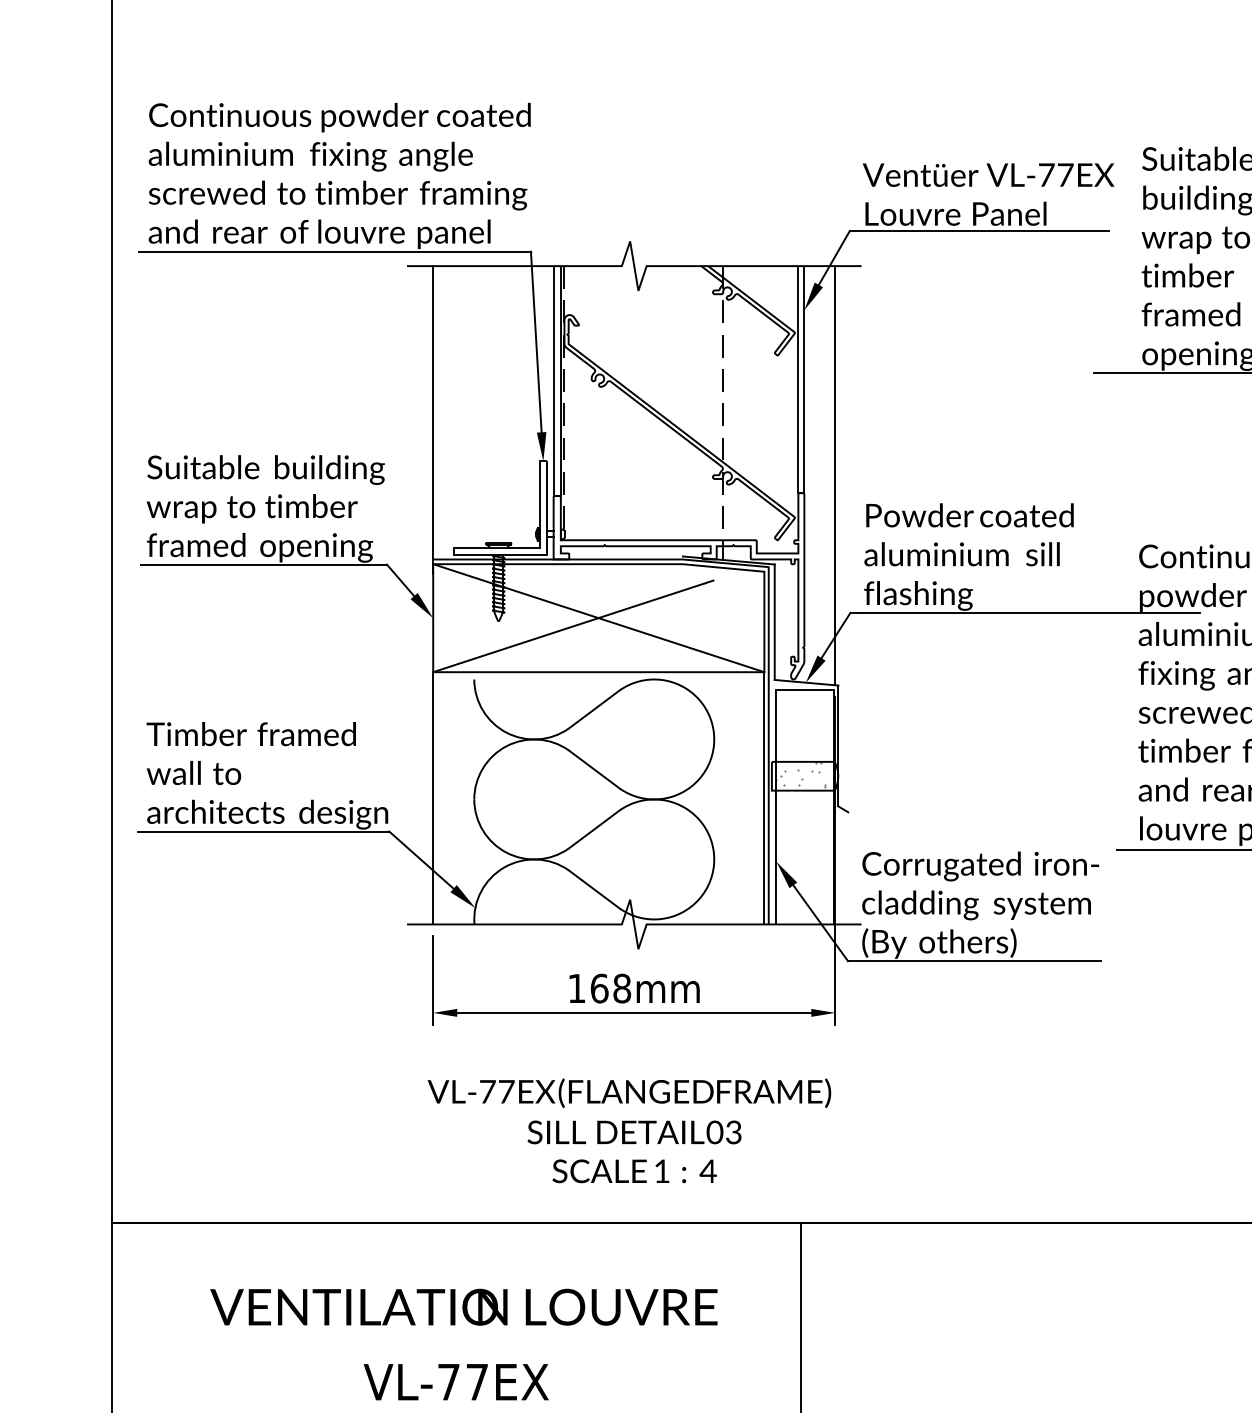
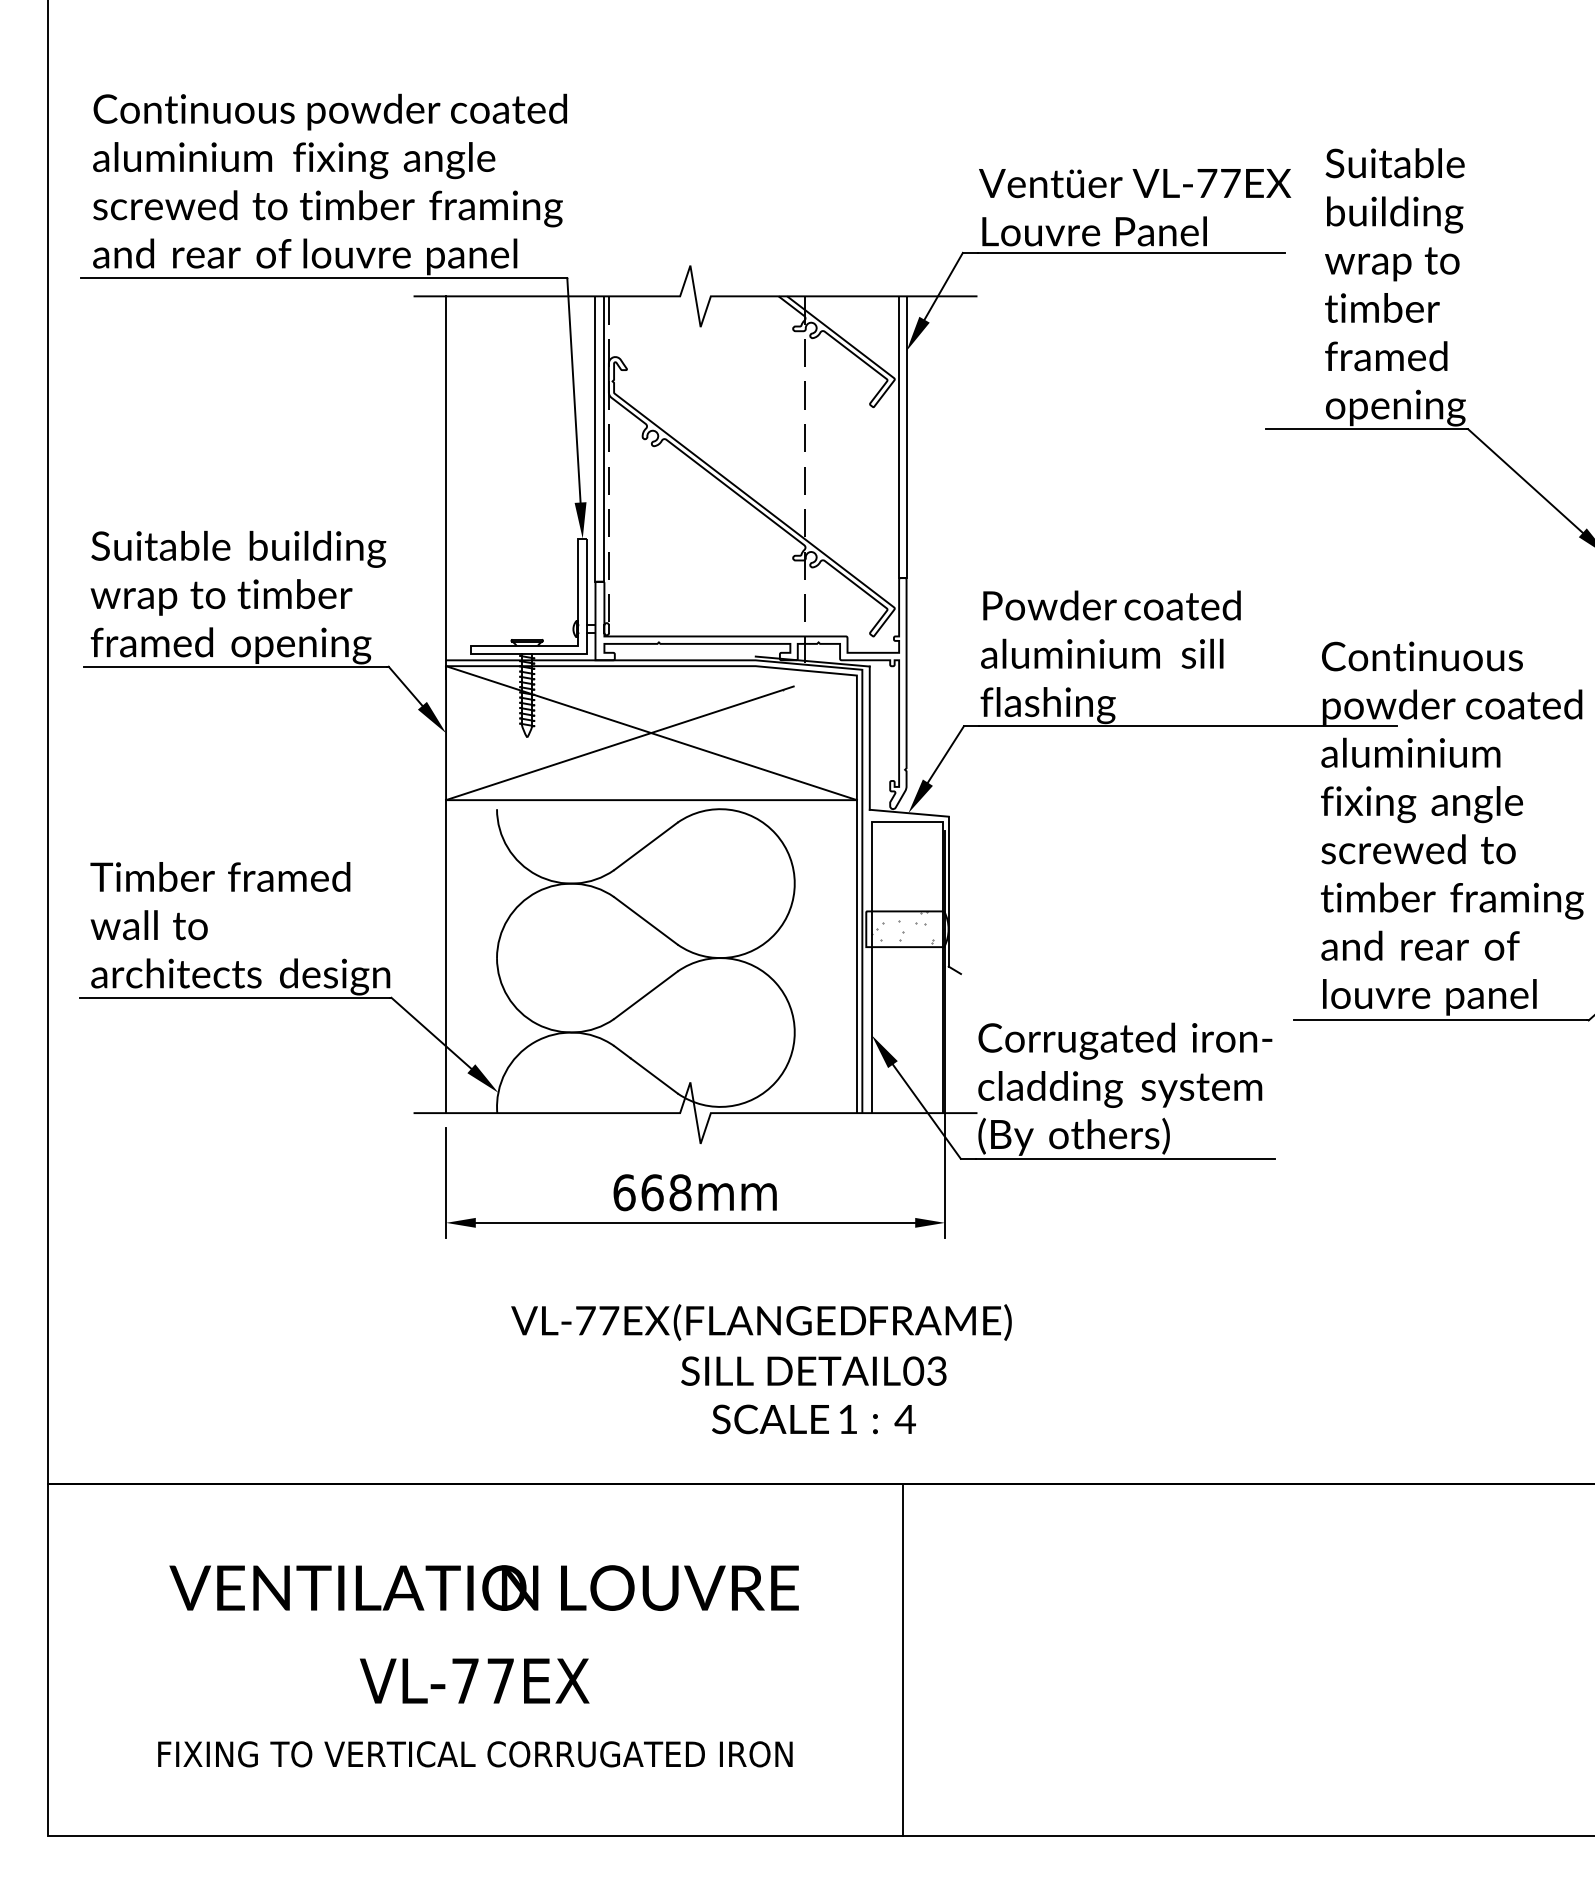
line: (834, 475) -> (944, 556), removed
text: (577, 988) -> (624, 1192), 168mm -> 668mm
text: (629, 1093) -> (761, 1322), moved
text: (634, 1152) -> (813, 1395), moved

